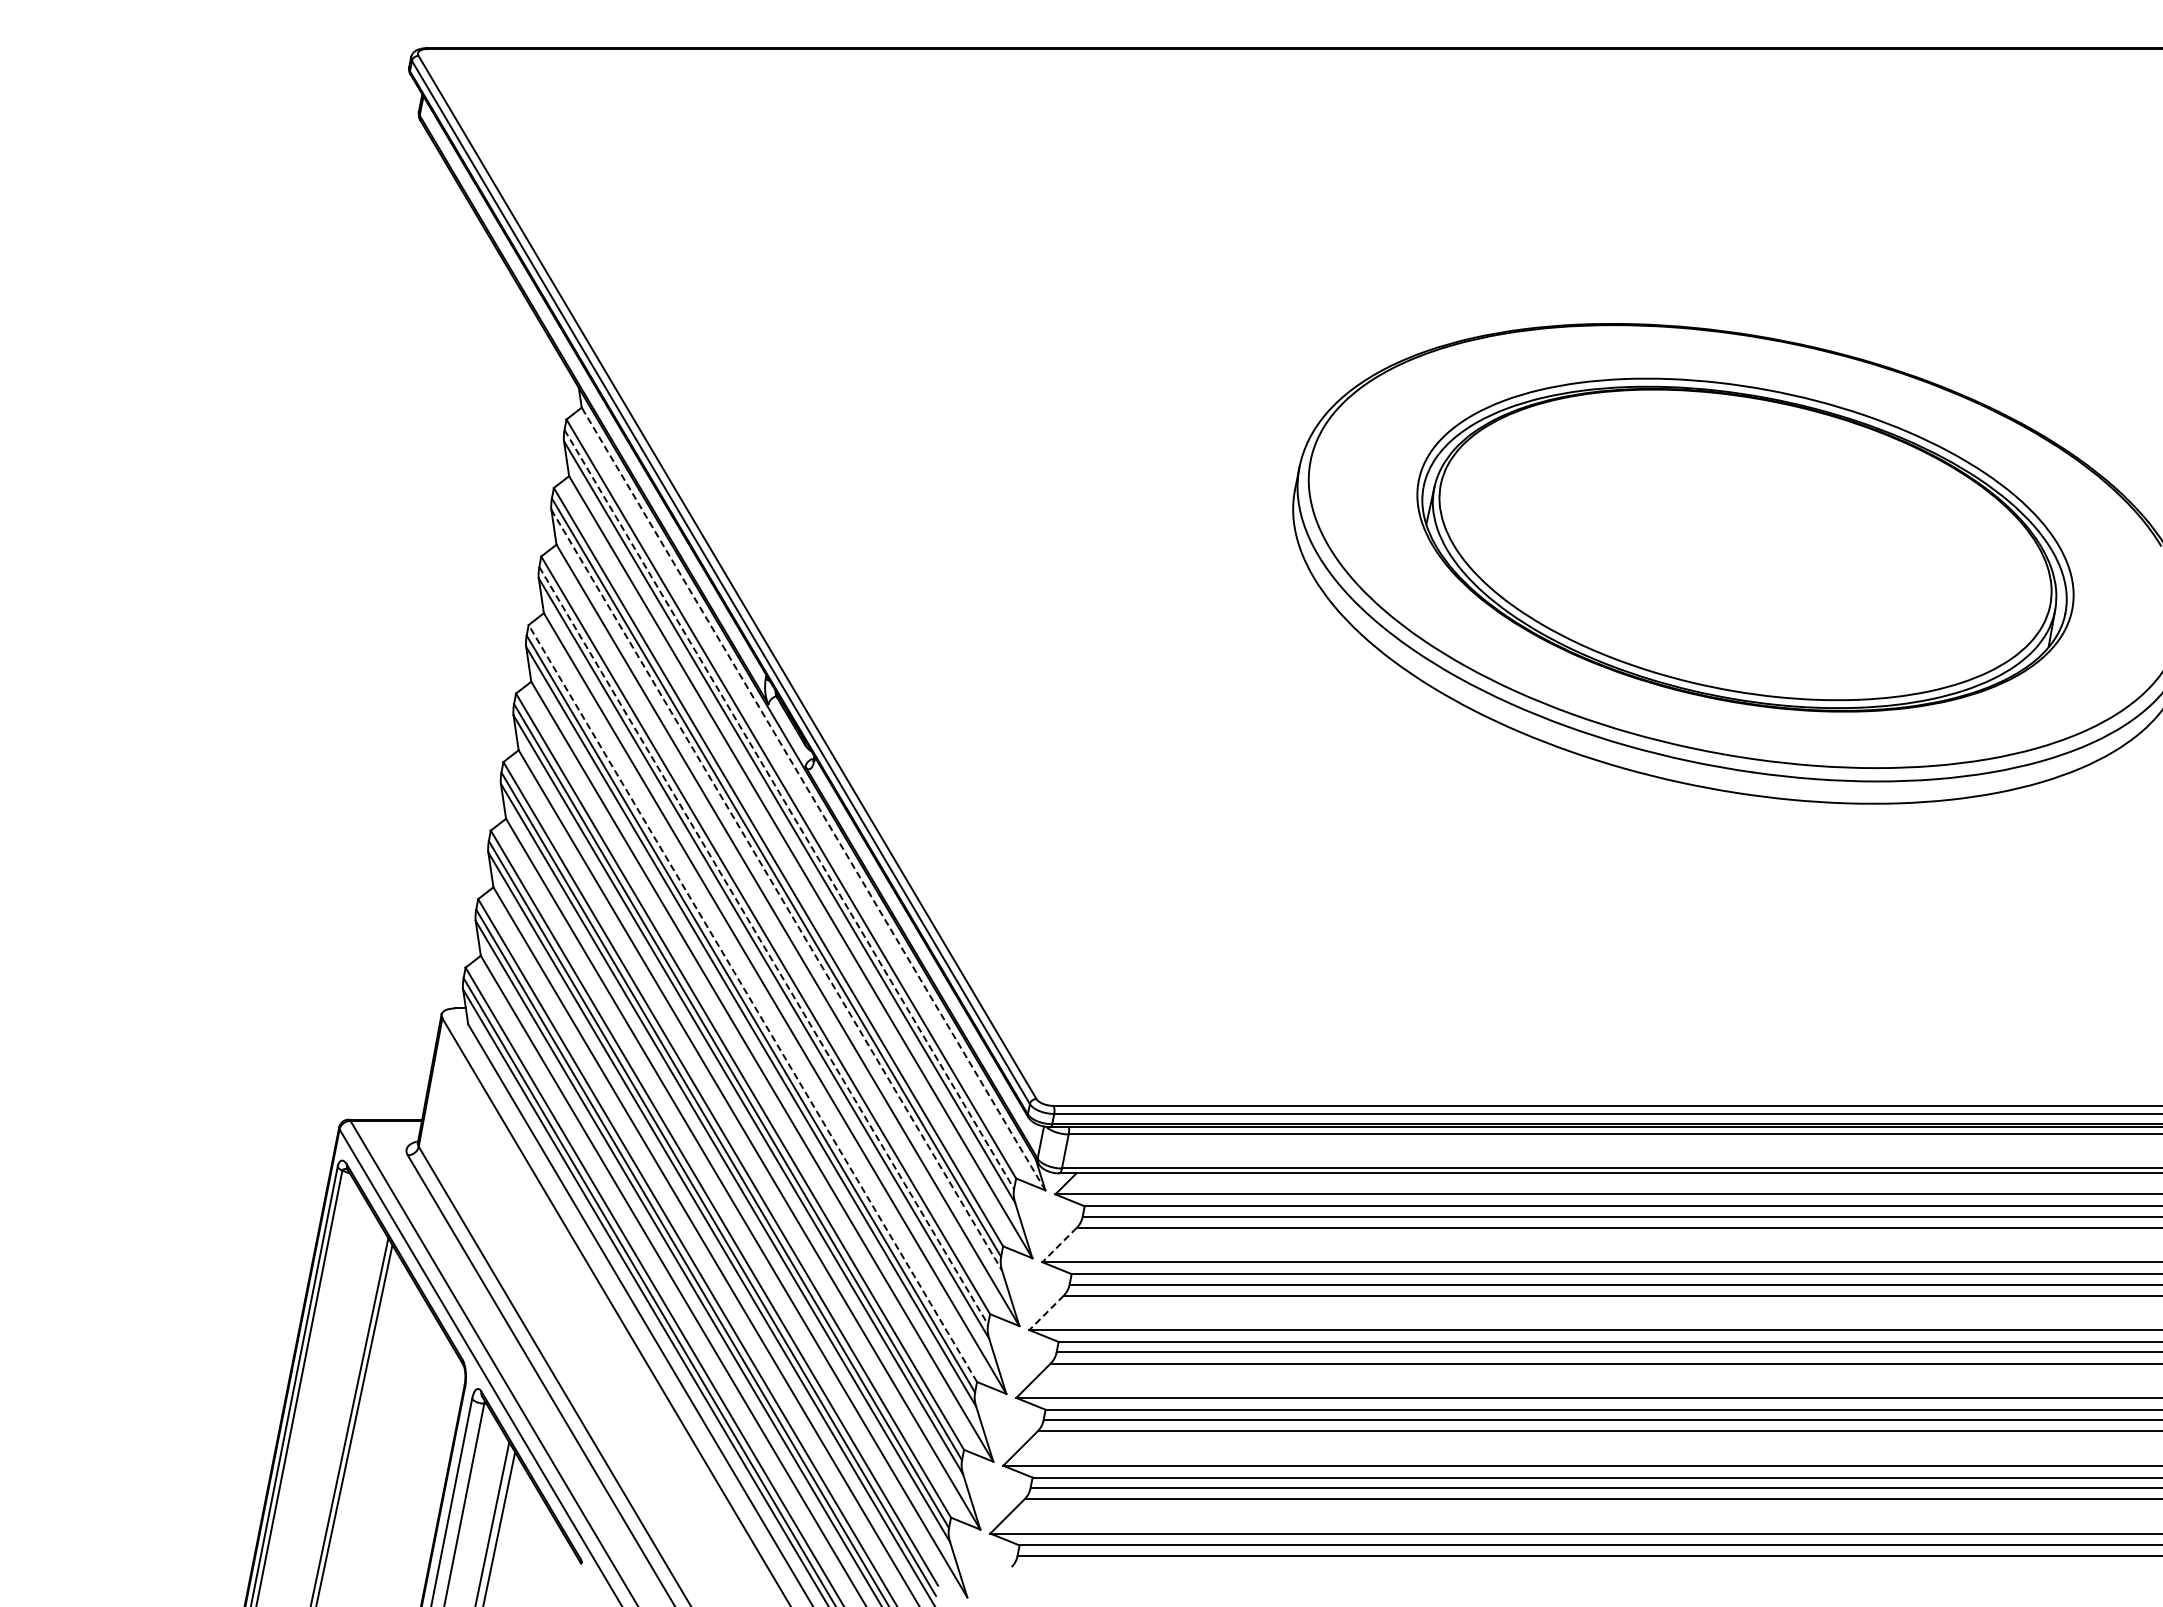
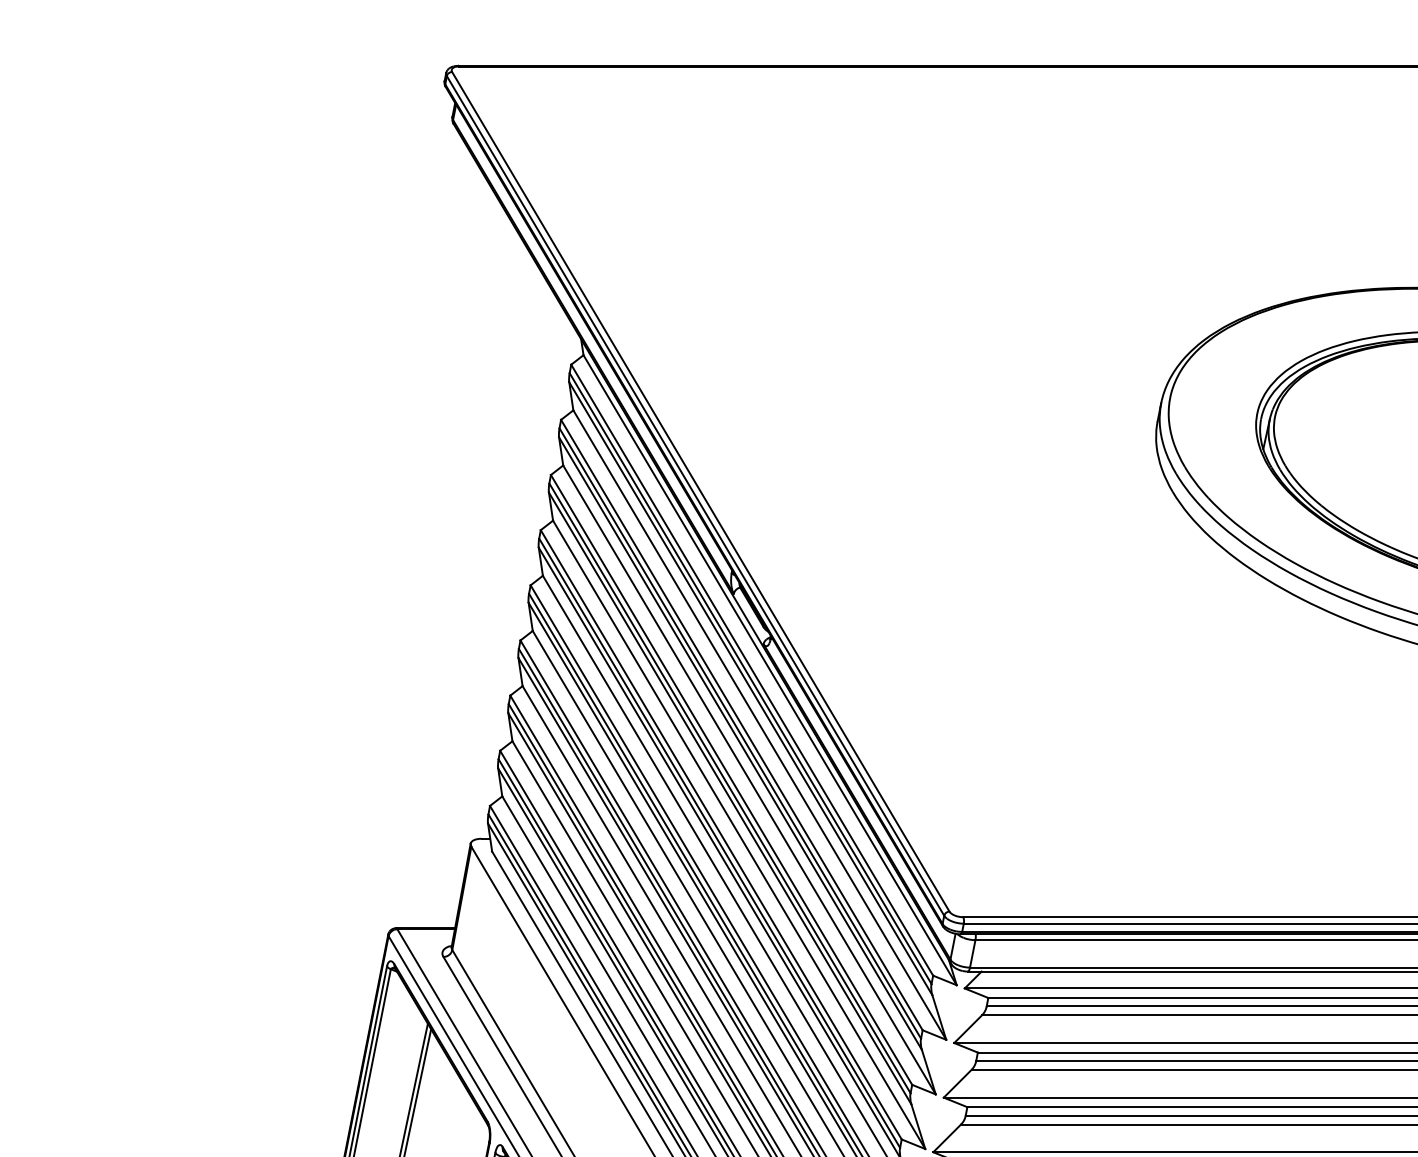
line: (813, 799) -> (770, 670), dashed -> solid
line: (789, 809) -> (750, 678), dashed -> solid
line: (777, 890) -> (741, 743), dashed -> solid
line: (763, 946) -> (729, 788), dashed -> solid
line: (752, 1003) -> (720, 834), dashed -> solid
line: (1059, 1245) -> (968, 1029), dashed -> solid
line: (1046, 1313) -> (957, 1084), dashed -> solid

